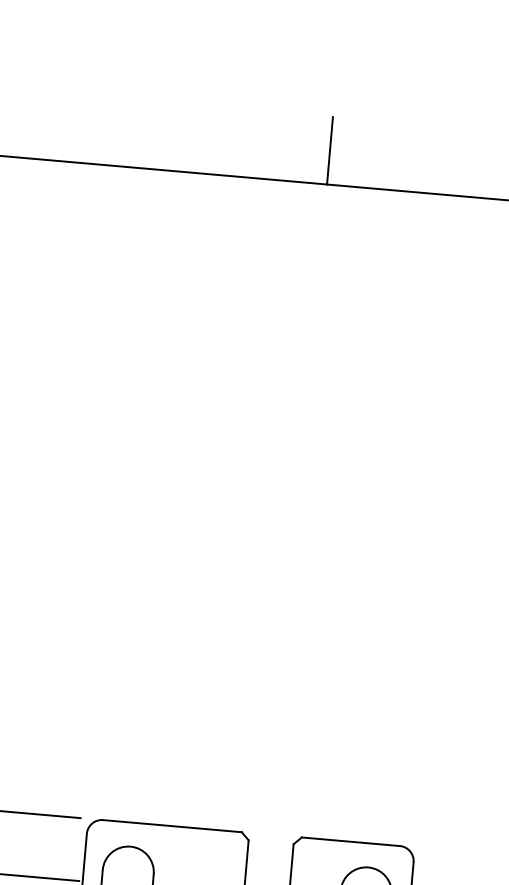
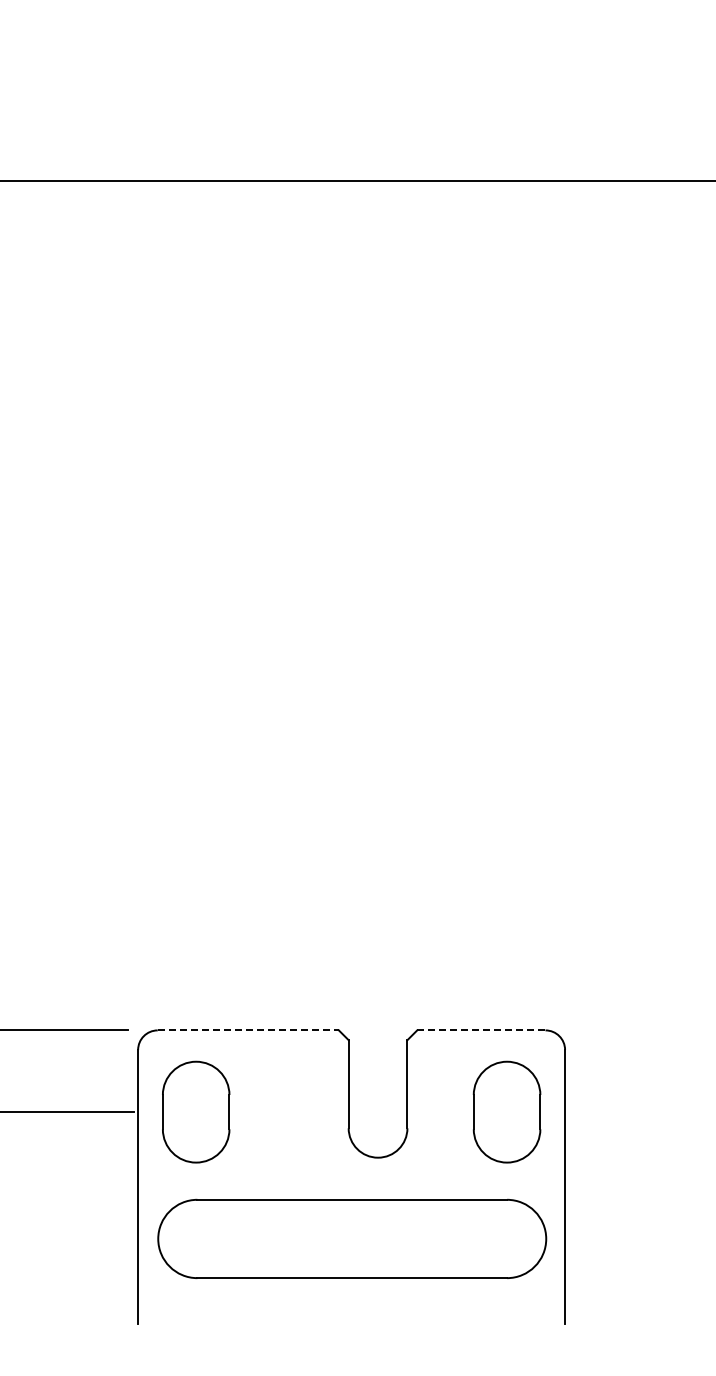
line: (329, 150) -> (375, 136), removed
line: (172, 826) -> (248, 1030), solid -> dashed
line: (350, 841) -> (481, 1030), solid -> dashed

